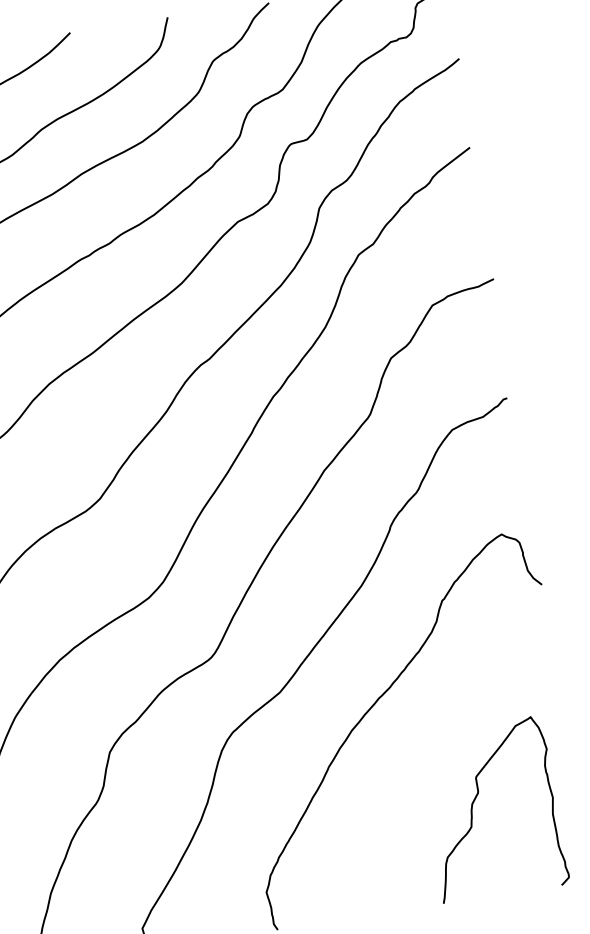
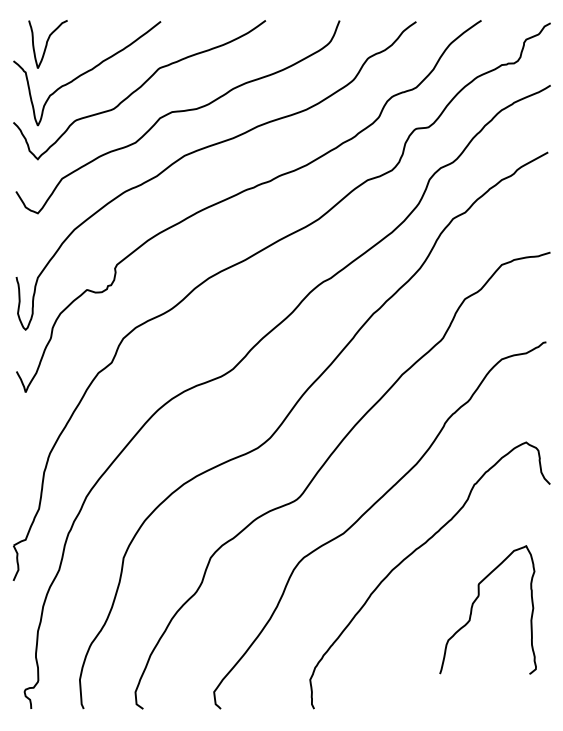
curve: (477, 797) -> (477, 599), moved

